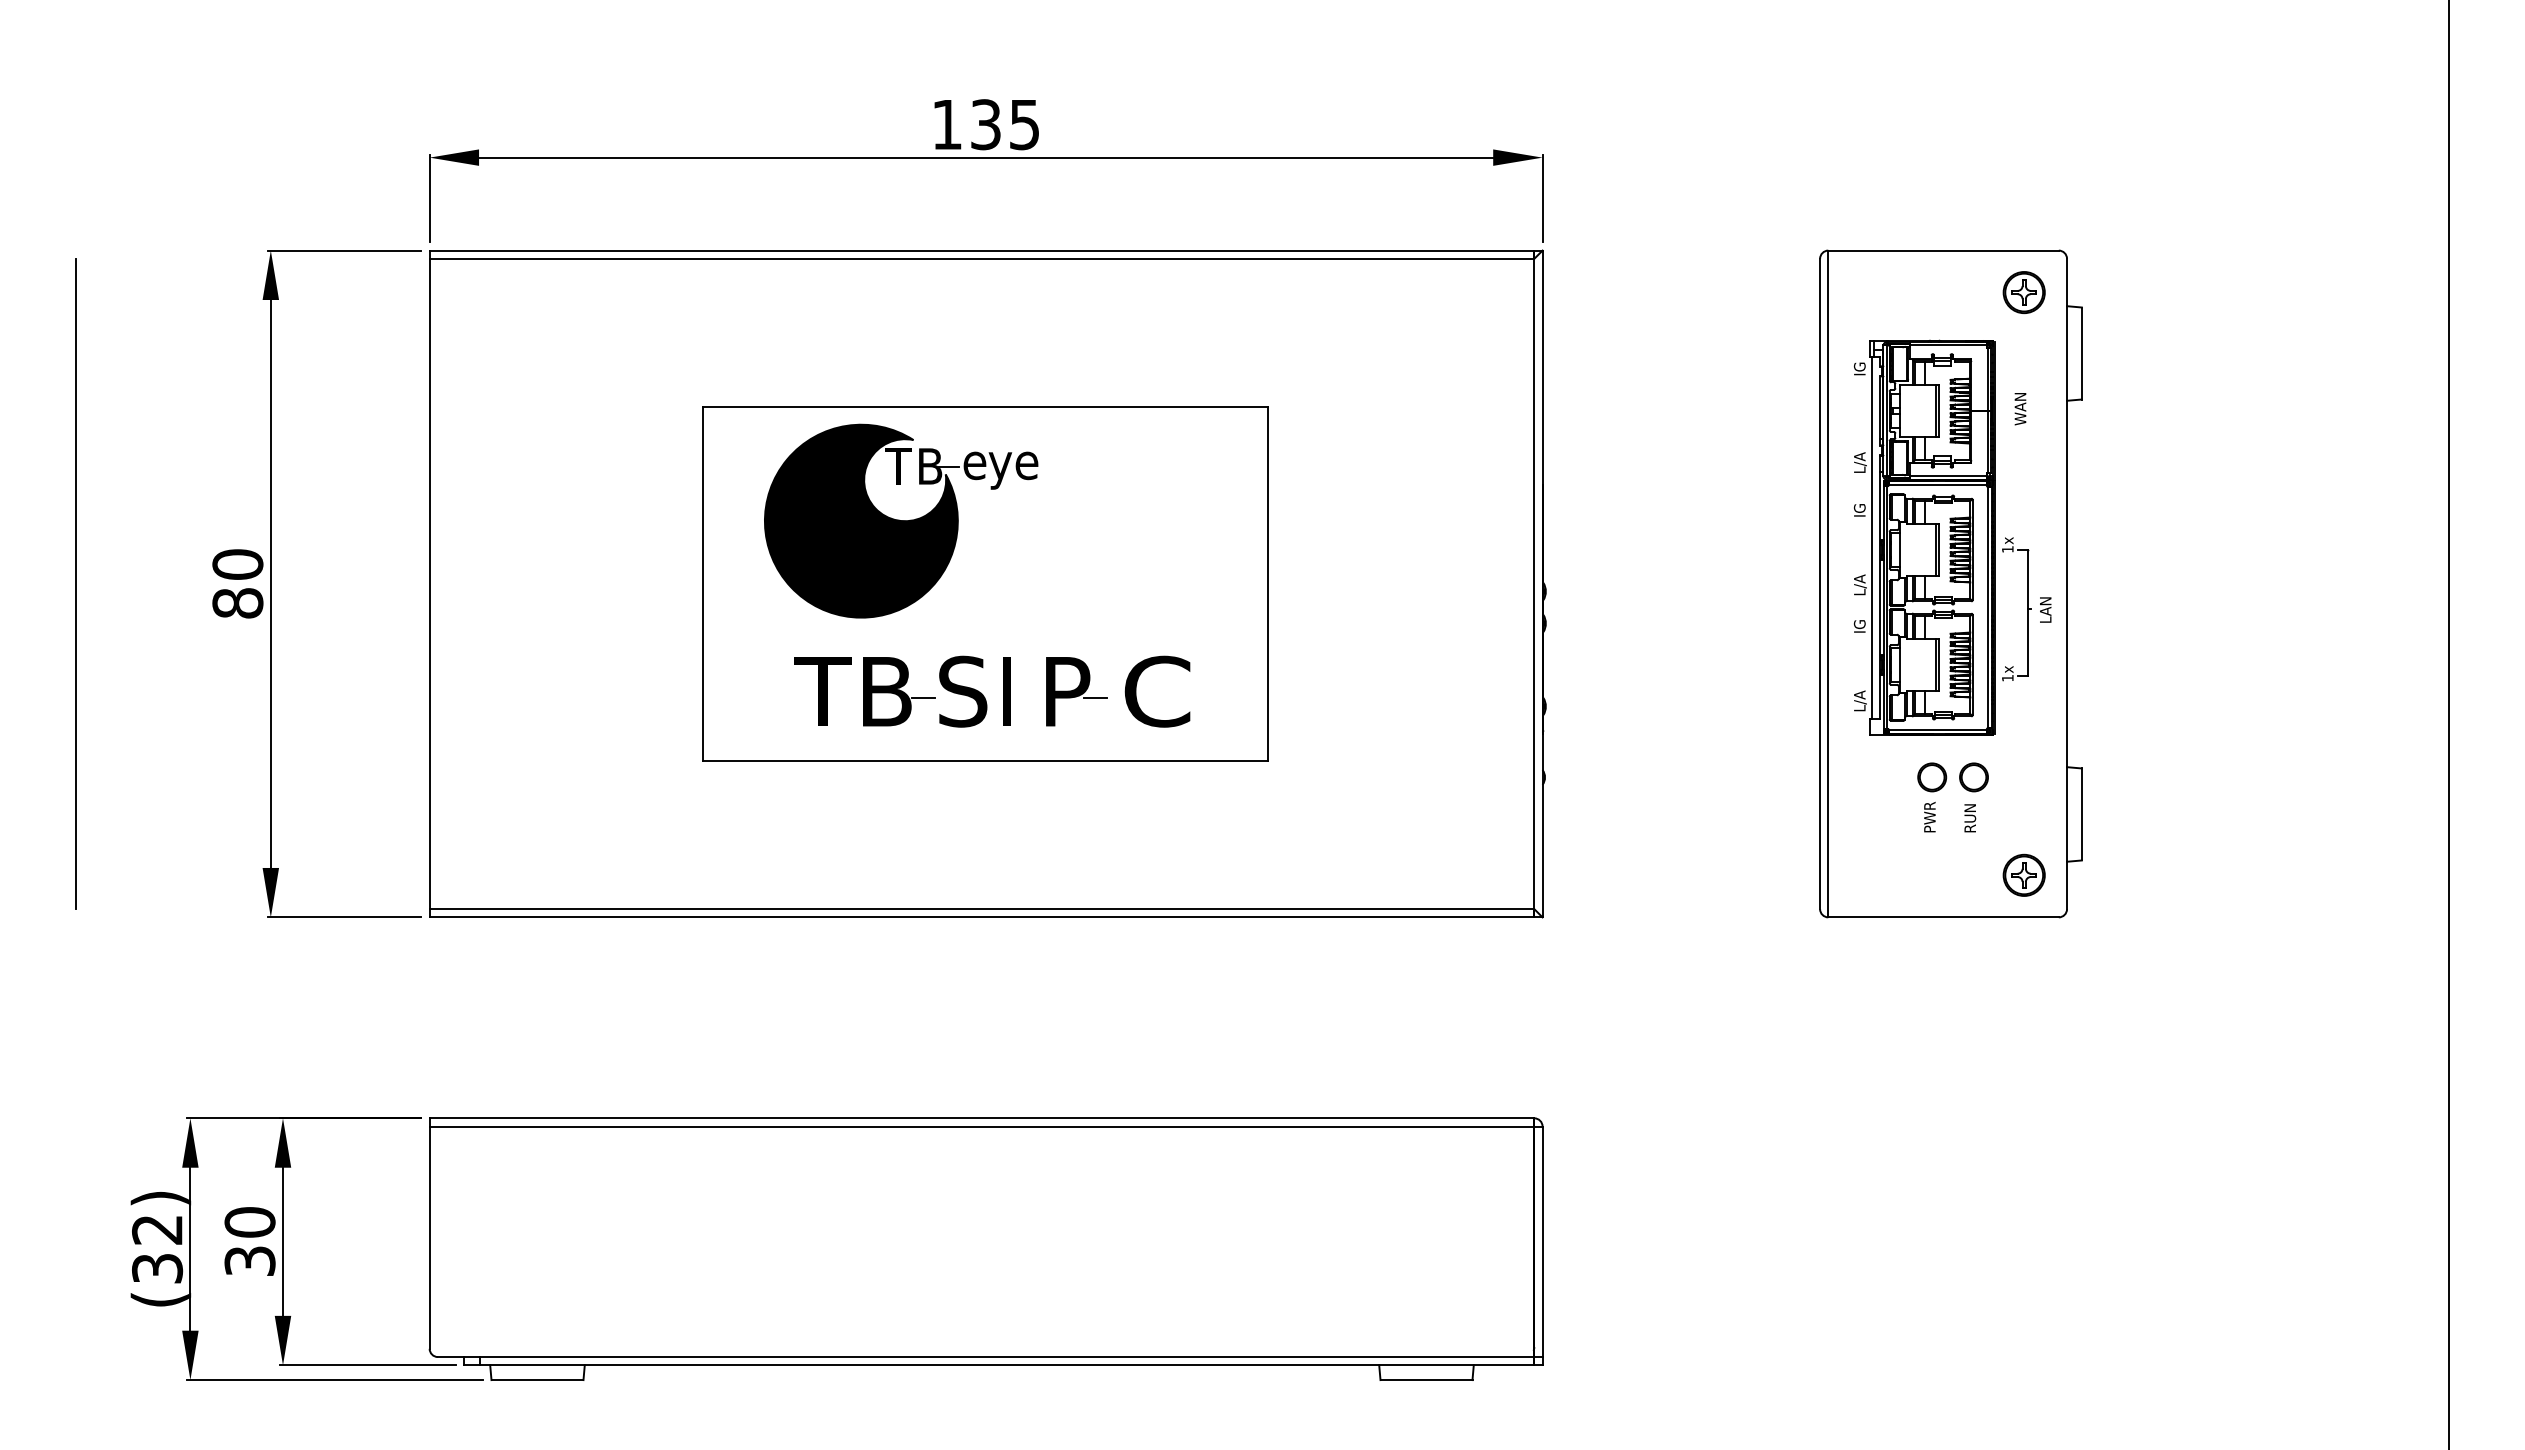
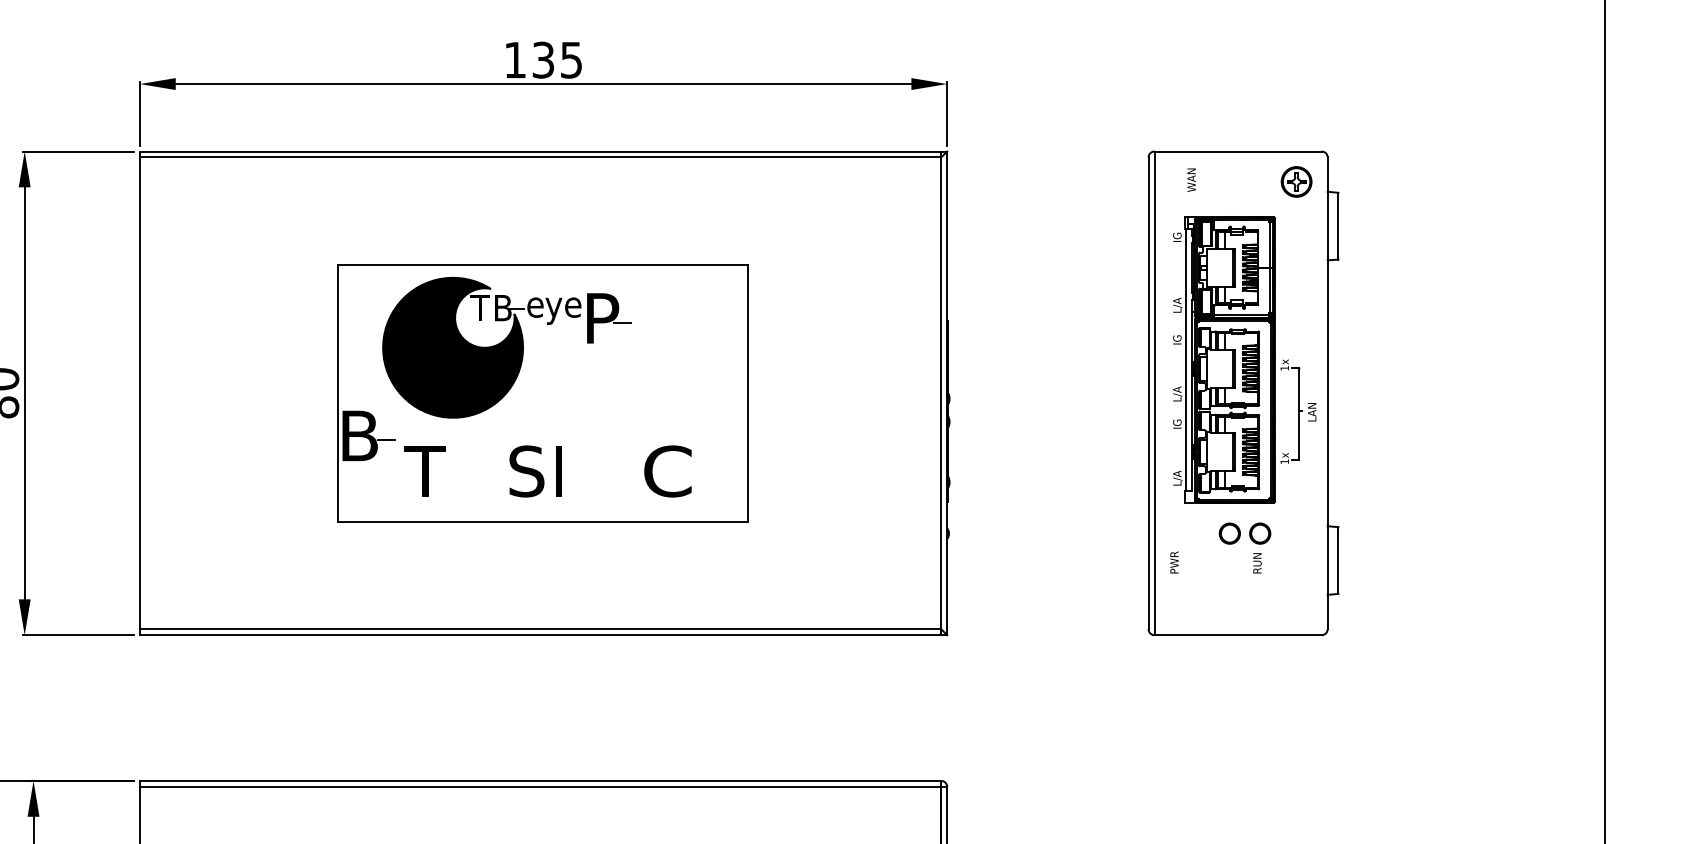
text: (2020, 409) -> (1191, 180), moved
part: (899, 691) -> (369, 435), moved
part: (1076, 691) -> (609, 318), moved
text: (1929, 816) -> (1174, 562), moved
part: (2023, 874) -> (1296, 604), removed

